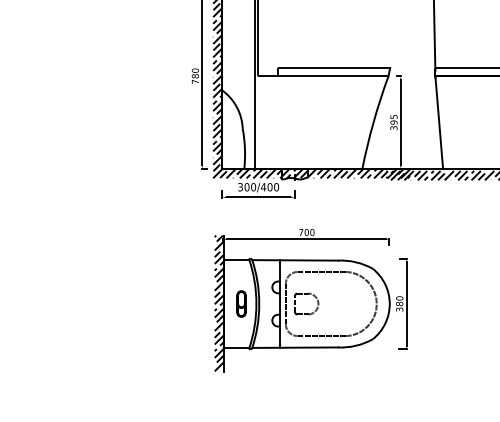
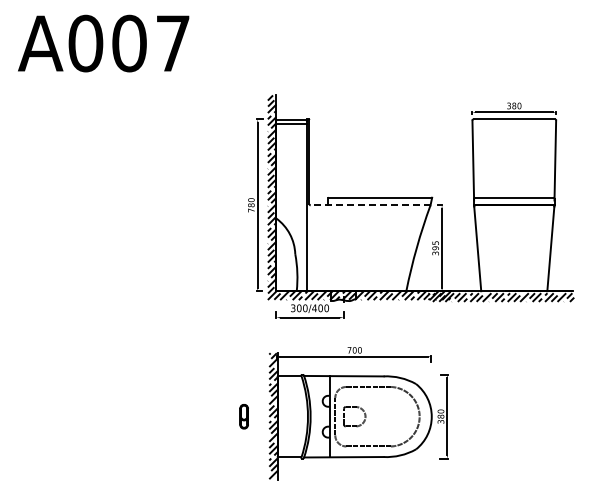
line: (323, 76) -> (370, 205), solid -> dashed
part: (240, 303) -> (243, 416), moved

